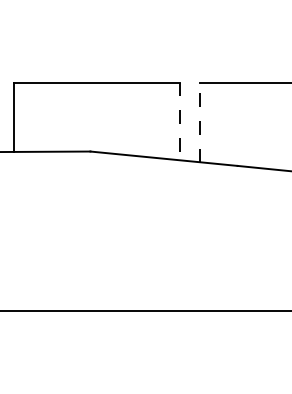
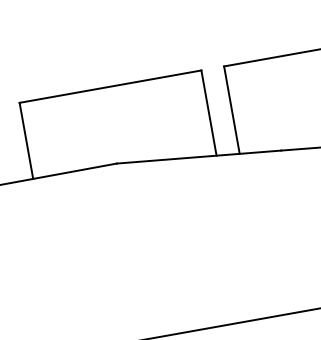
line: (179, 121) -> (208, 113), dashed -> solid
line: (200, 122) -> (231, 110), dashed -> solid

